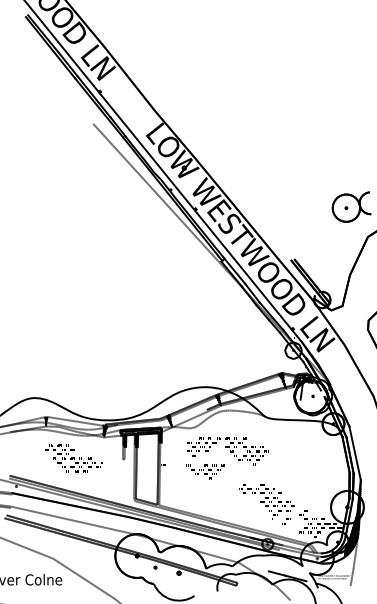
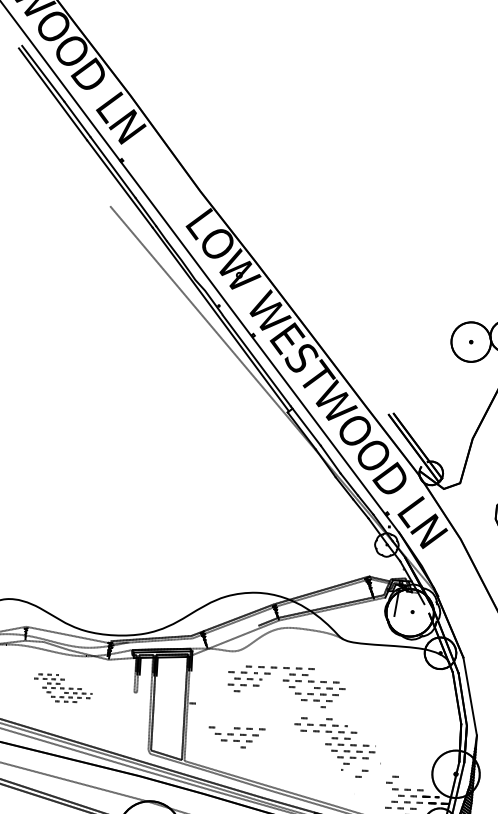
part: (73, 458) -> (63, 688), size x0.7
part: (205, 471) -> (236, 737), moved
part: (266, 504) -> (334, 748), moved

